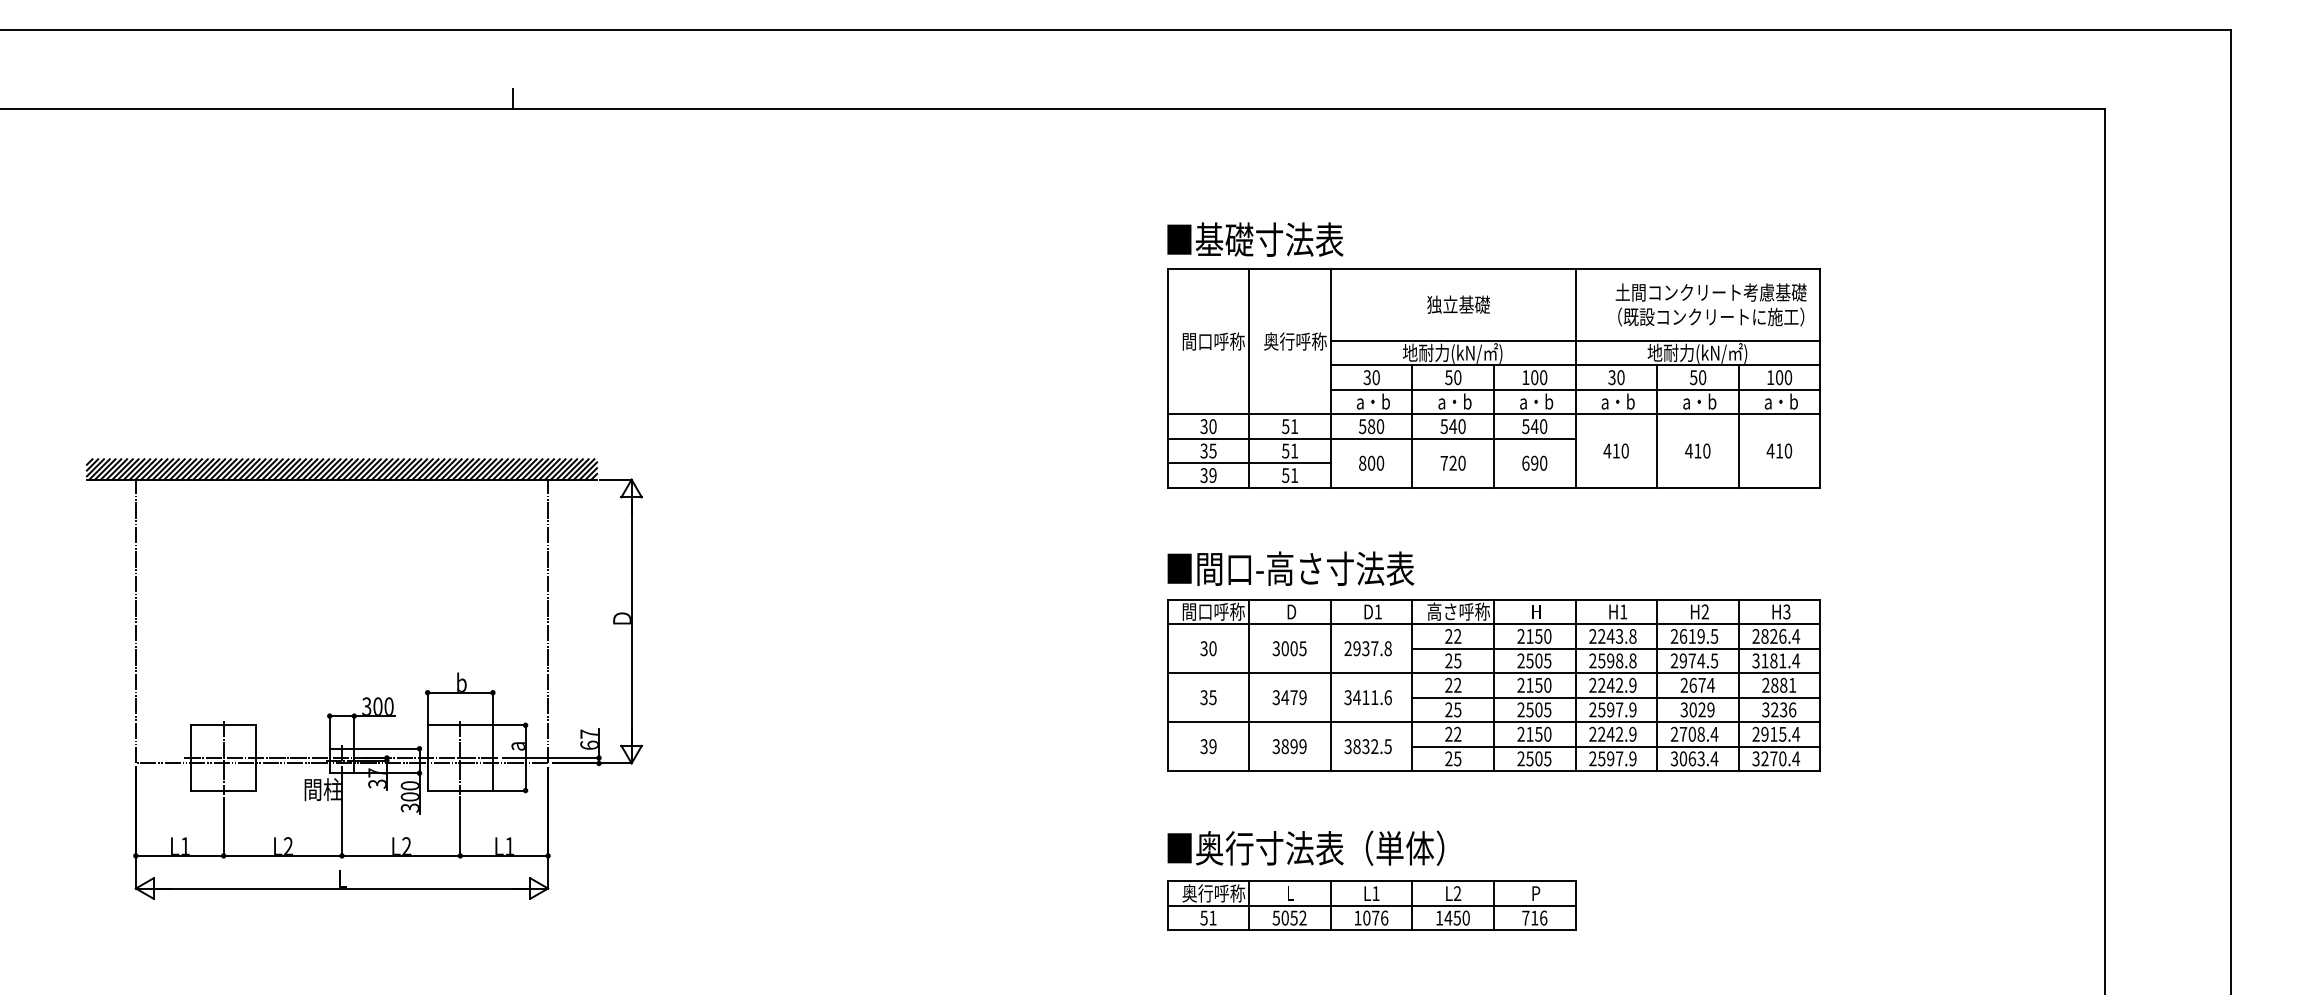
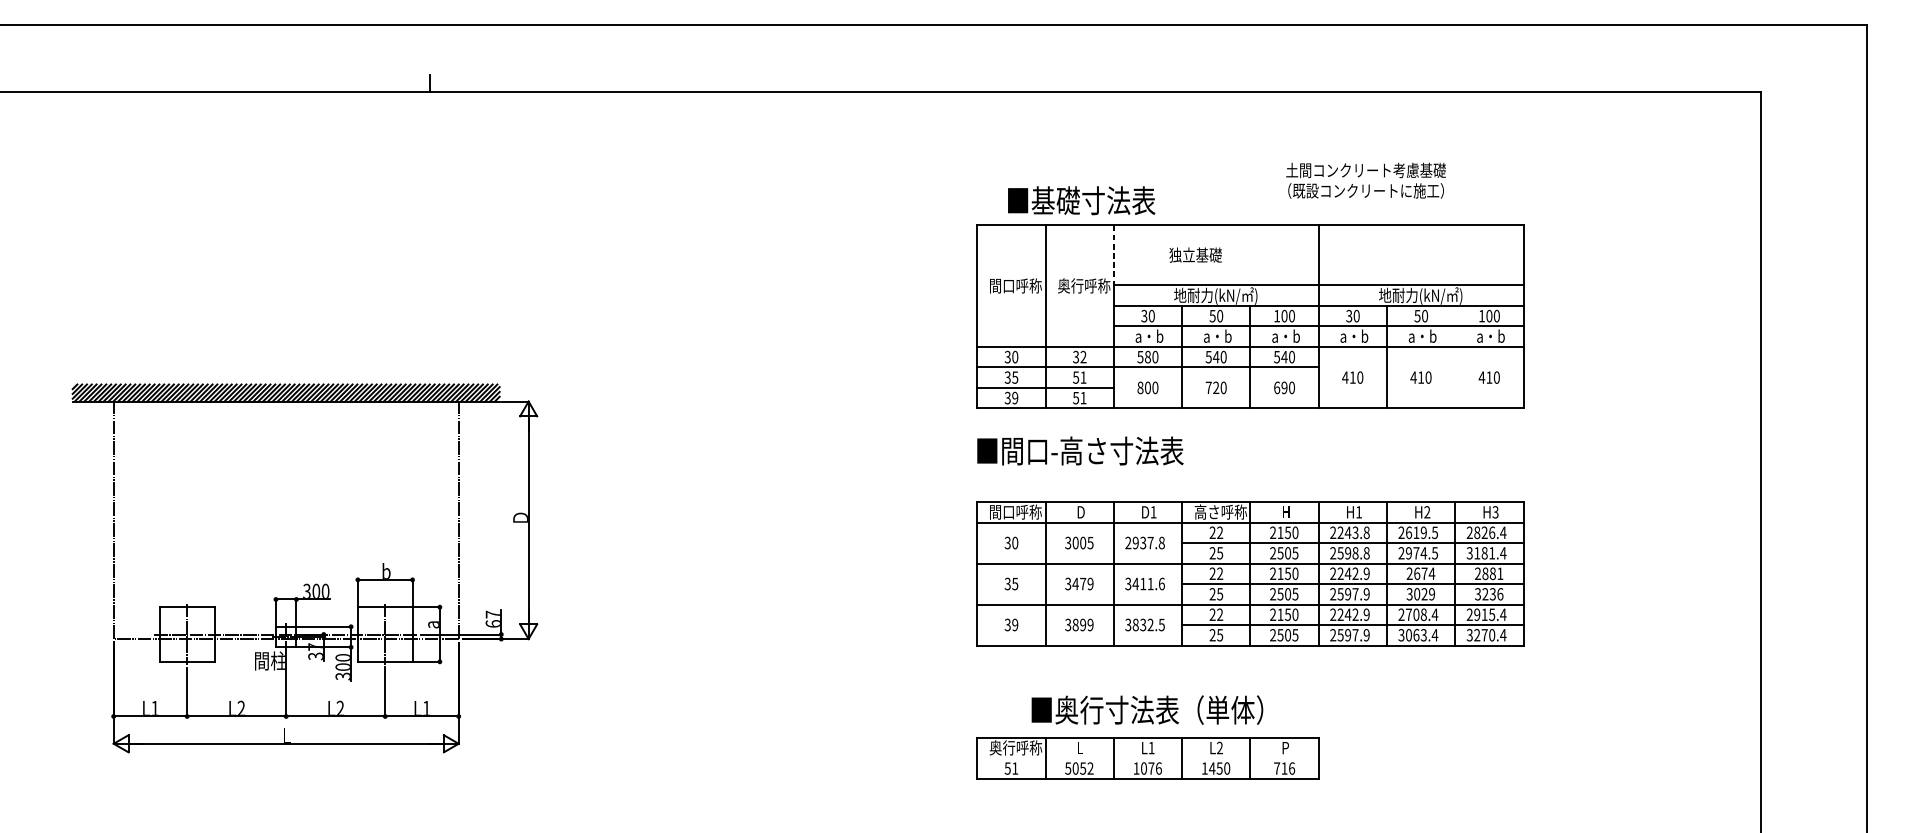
text: (1255, 239) -> (1081, 200), moved
text: (1458, 304) -> (1195, 254), moved
text: (1710, 304) -> (1365, 180), moved
line: (1330, 305) -> (1113, 255), solid -> dashed
text: (1290, 426) -> (1080, 357), 51 -> 32
line: (1738, 426) -> (1455, 357), removed
text: (1290, 568) -> (1080, 450), moved
text: (1305, 847) -> (1147, 709), moved
line: (1371, 905) -> (1147, 757), removed

